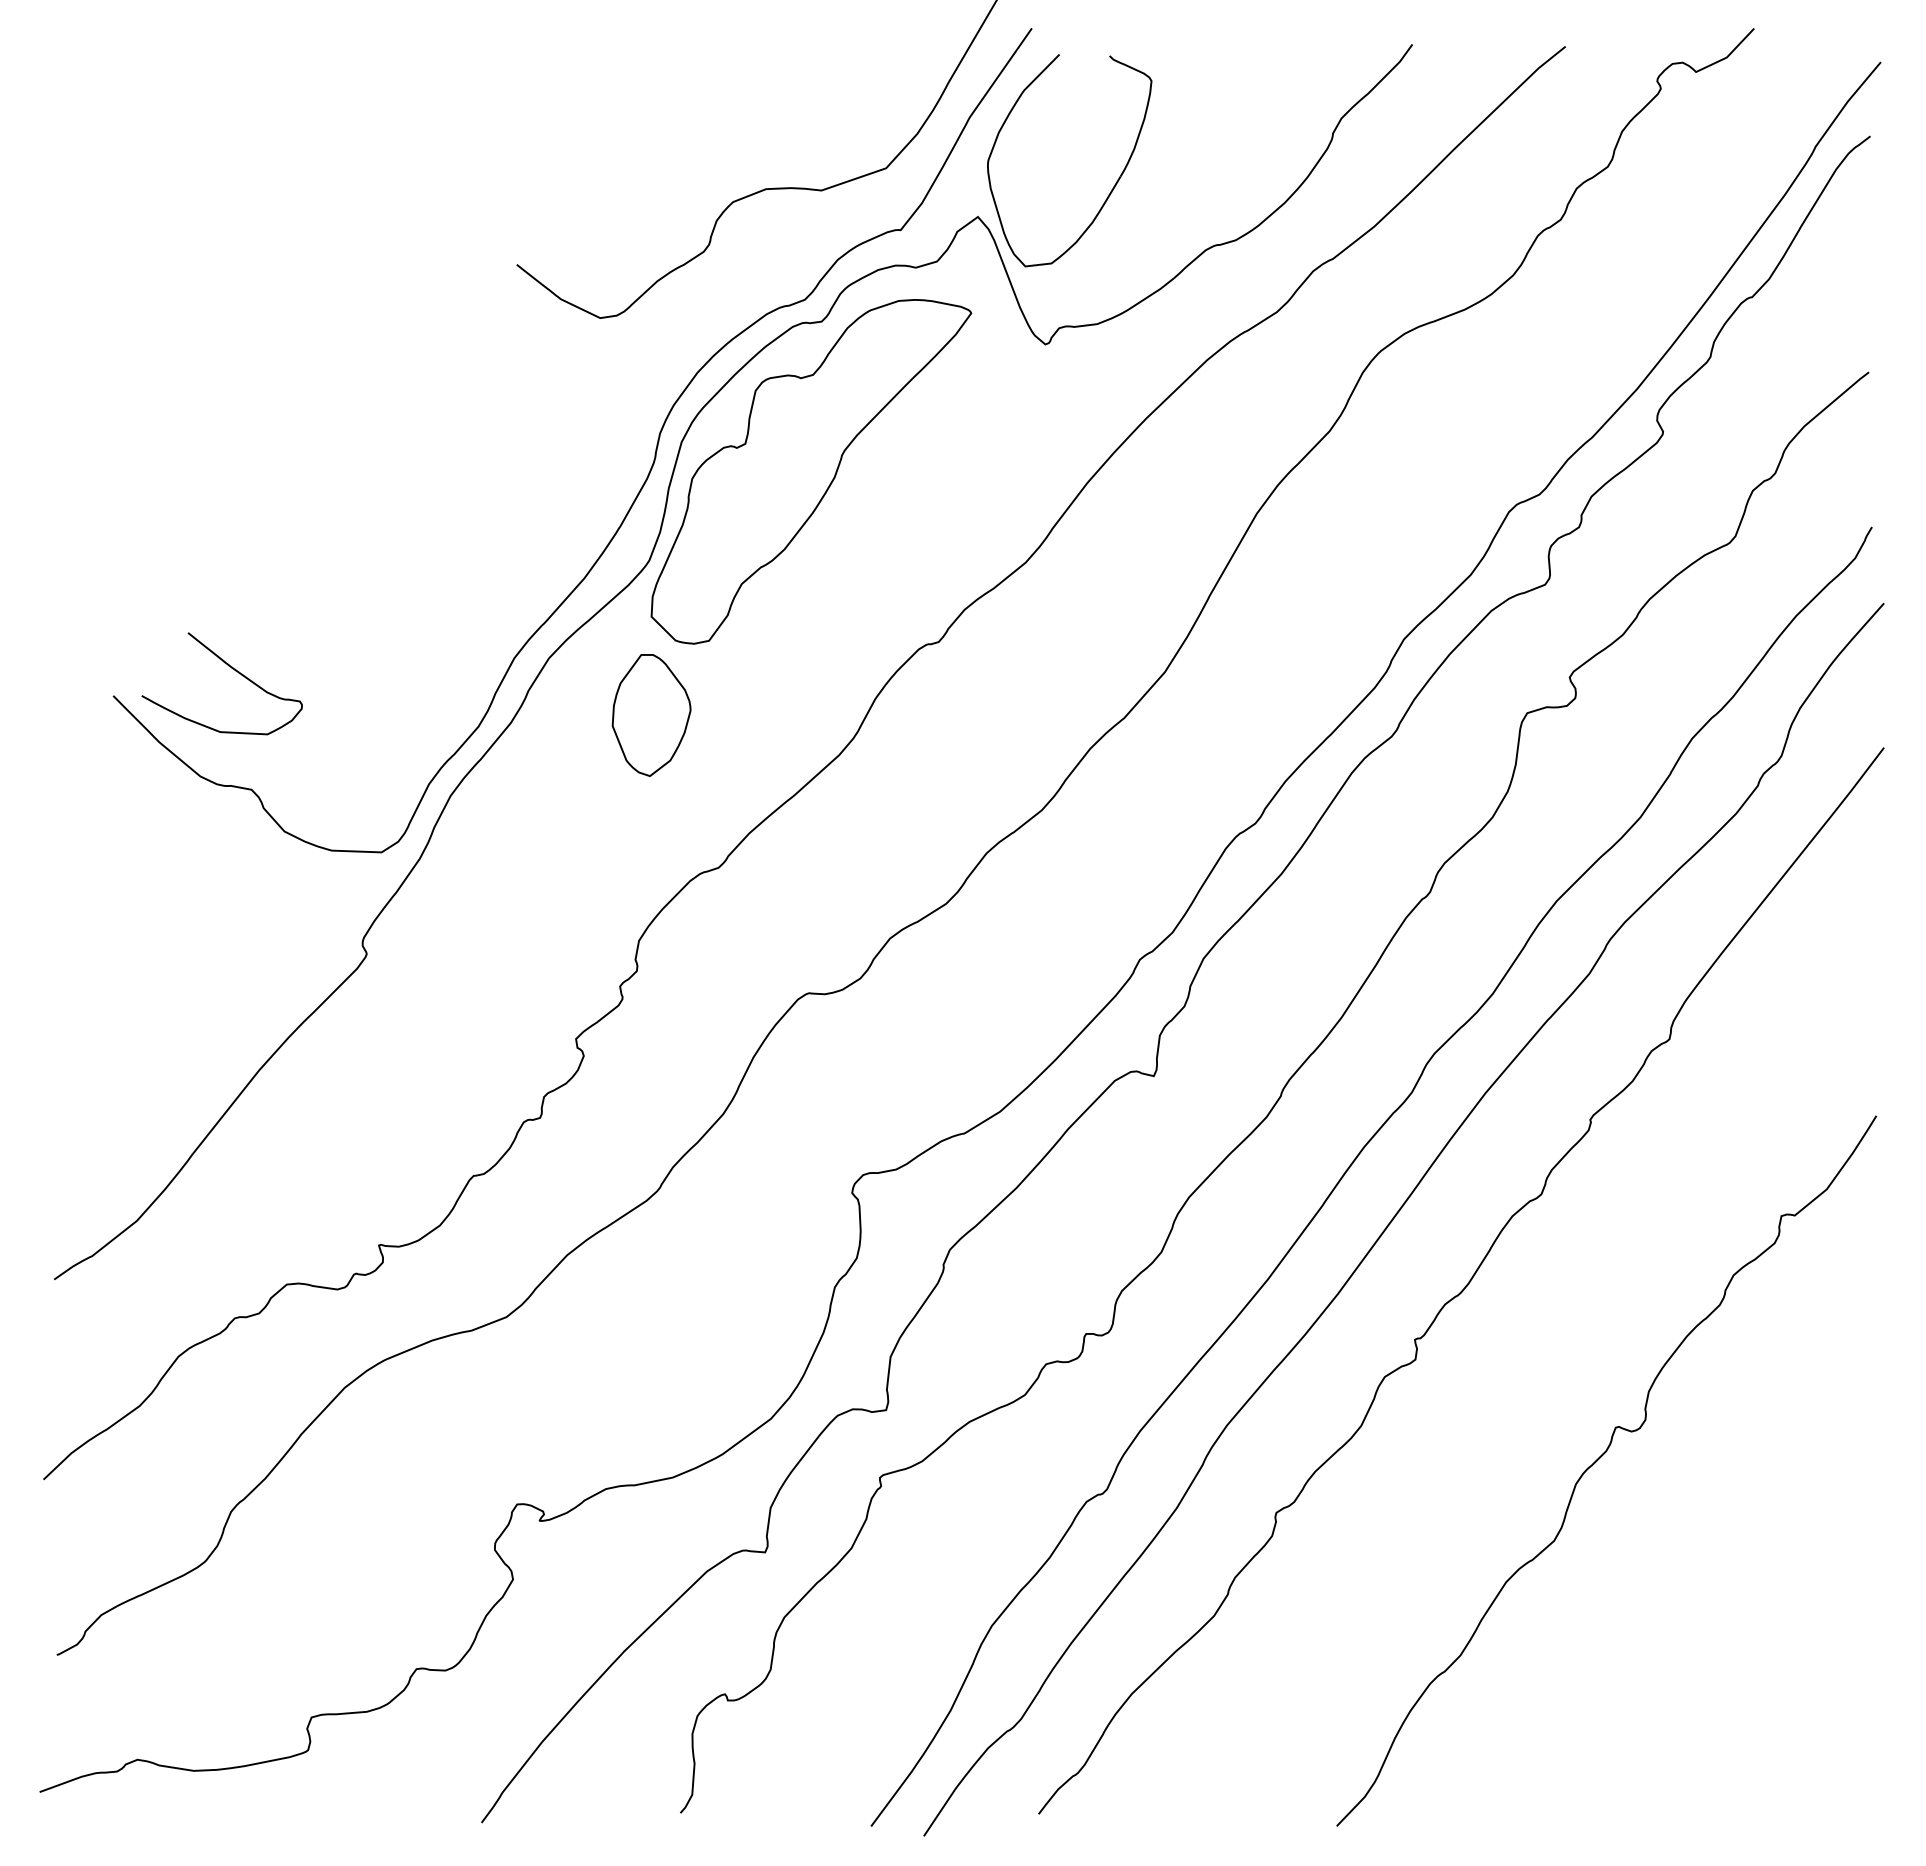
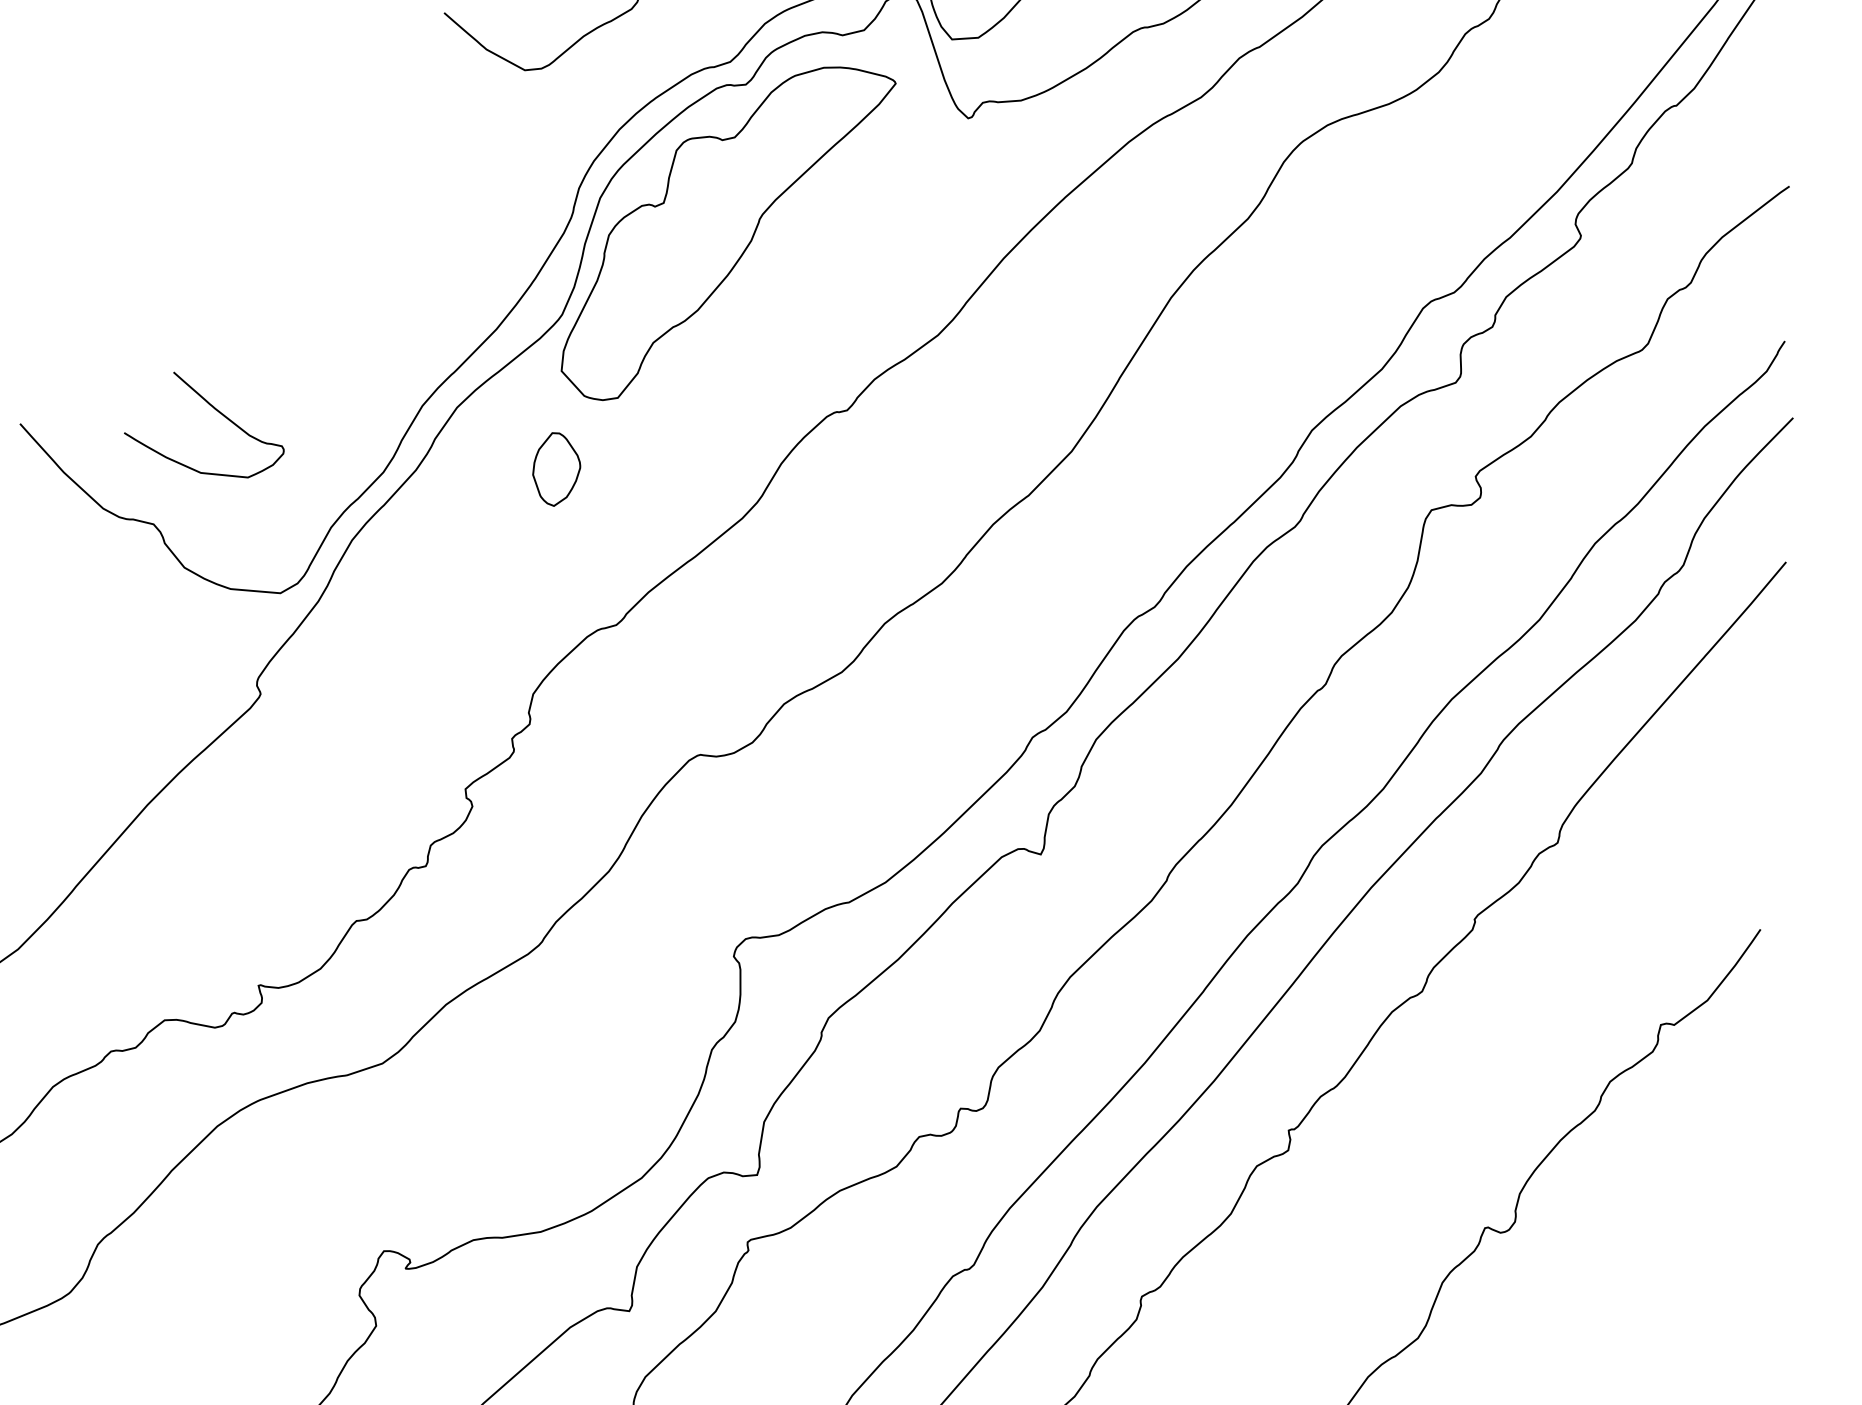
curve: (232, 669) -> (216, 411), moved
part: (651, 715) -> (556, 469), size x0.6

